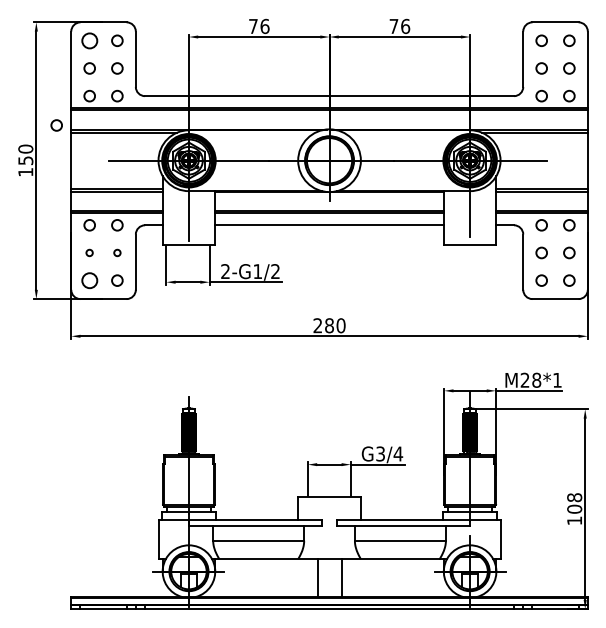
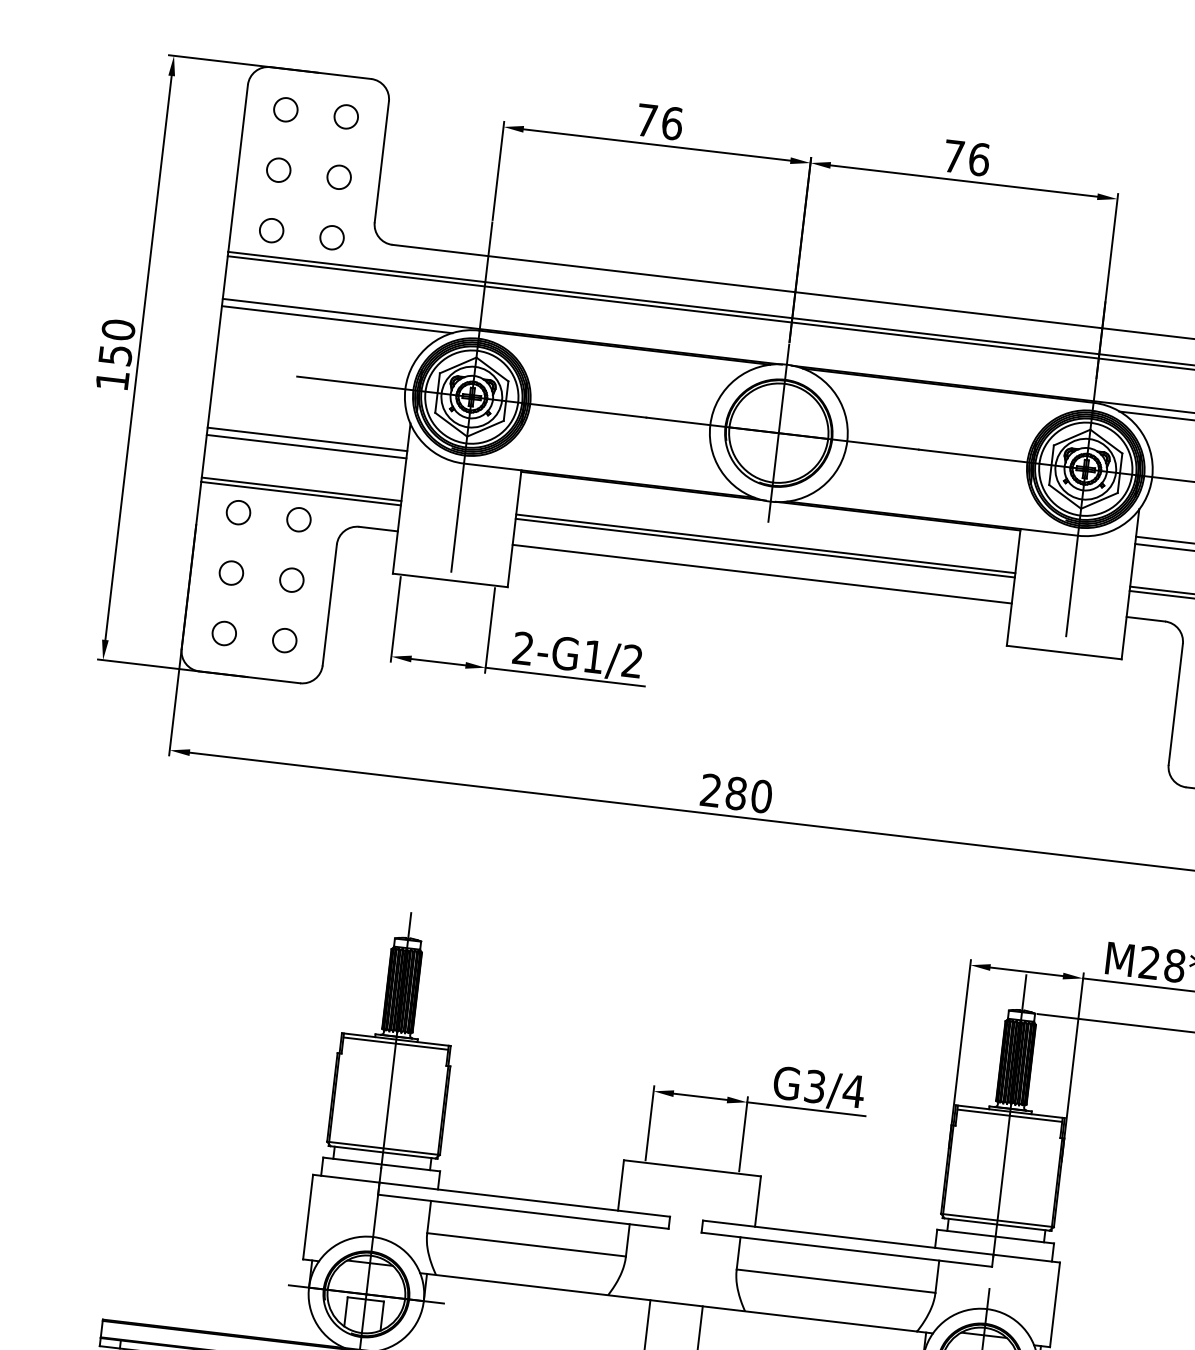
circle: (89, 40) -> (285, 109), size x0.71
circle: (56, 125) -> (191, 286), removed
circle: (89, 252) -> (231, 572), size x1.67
circle: (117, 252) -> (292, 579), size x1.67
circle: (89, 280) -> (223, 633), size x0.71

